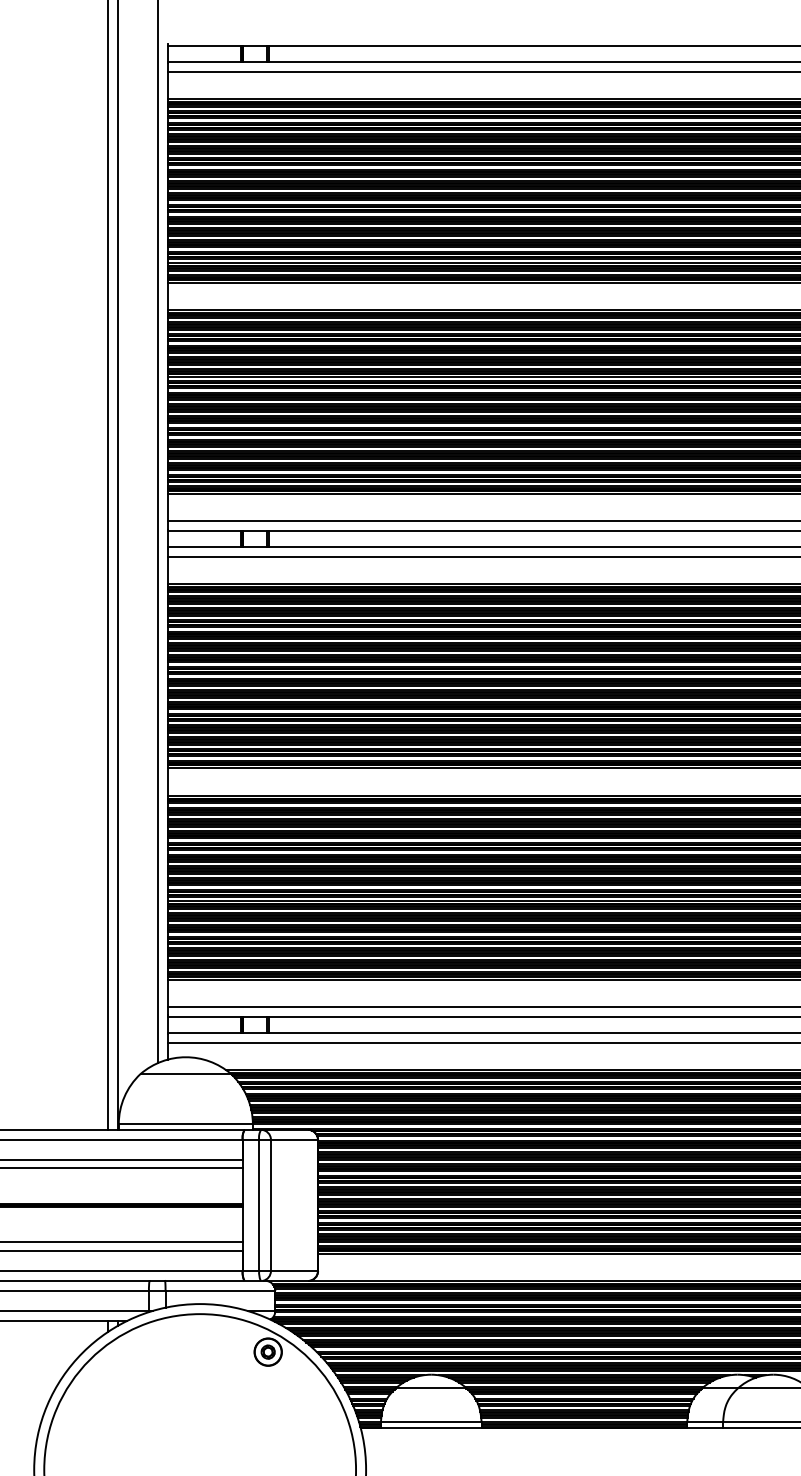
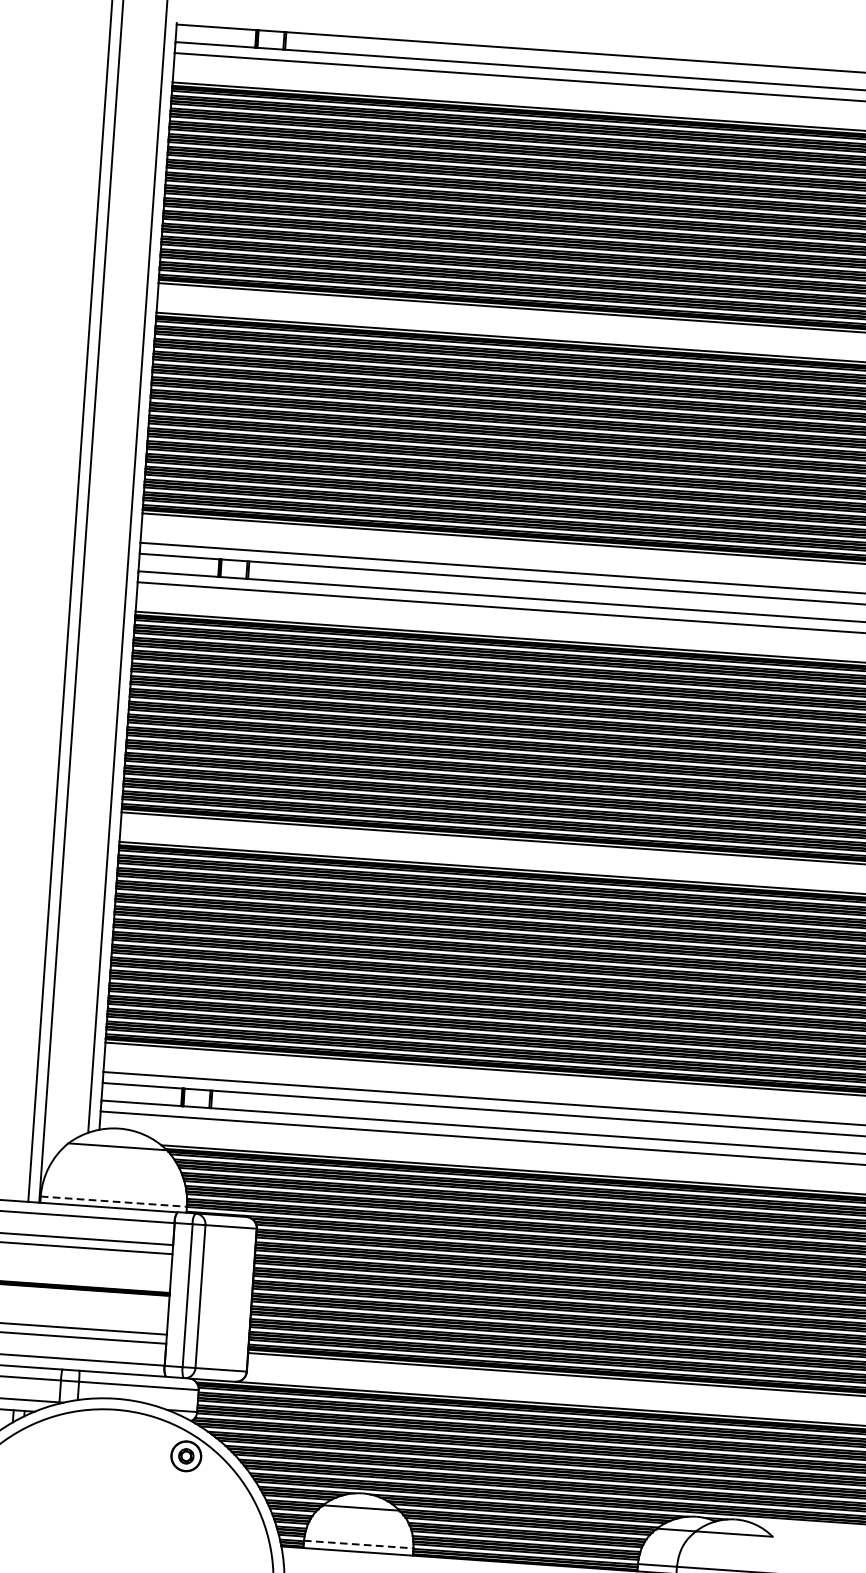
line: (186, 1124) -> (114, 1201), solid -> dashed
line: (431, 1421) -> (359, 1544), solid -> dashed

